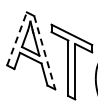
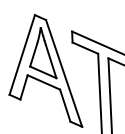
line: (17, 38) -> (22, 54), dashed -> solid
line: (44, 53) -> (63, 74), dashed -> solid

